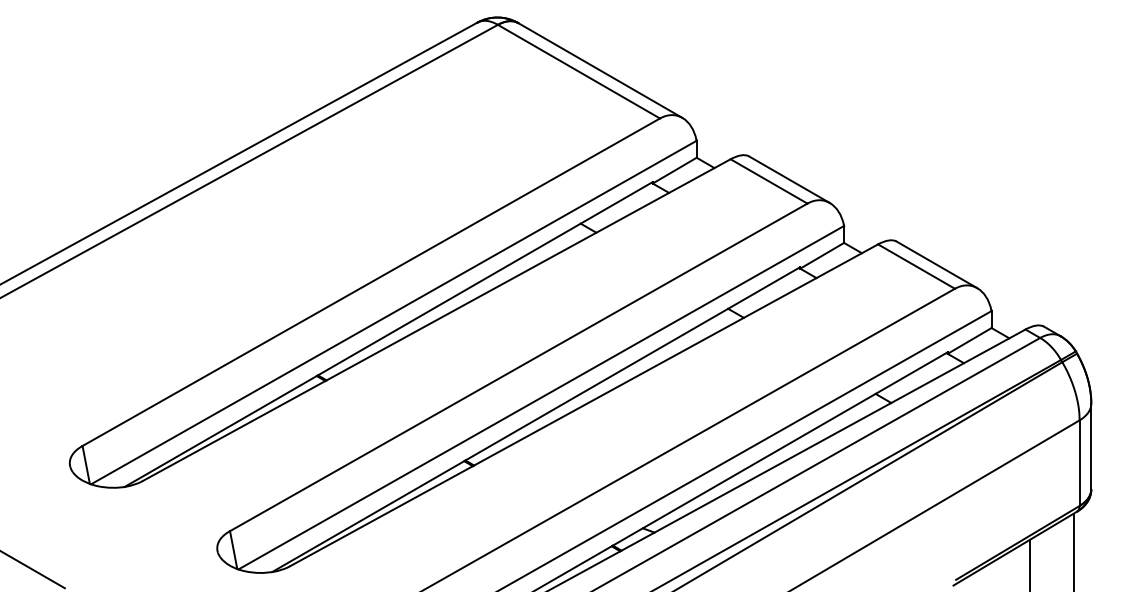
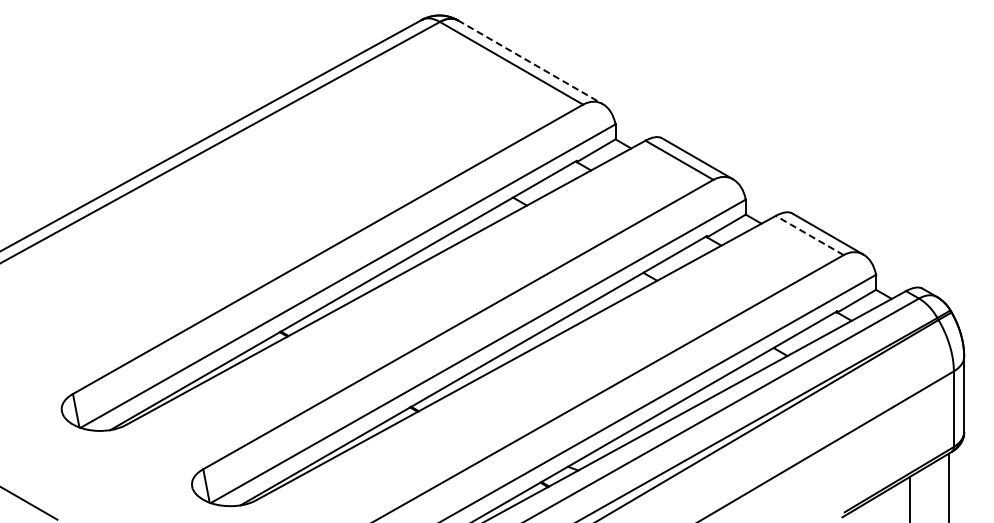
line: (600, 70) -> (530, 62), solid -> dashed
line: (916, 266) -> (809, 235), solid -> dashed

